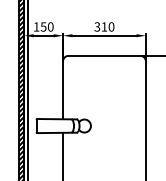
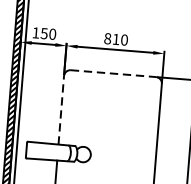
text: (97, 26) -> (108, 38), 310 -> 810
line: (104, 55) -> (113, 73), solid -> dashed
line: (63, 89) -> (61, 109), solid -> dashed

